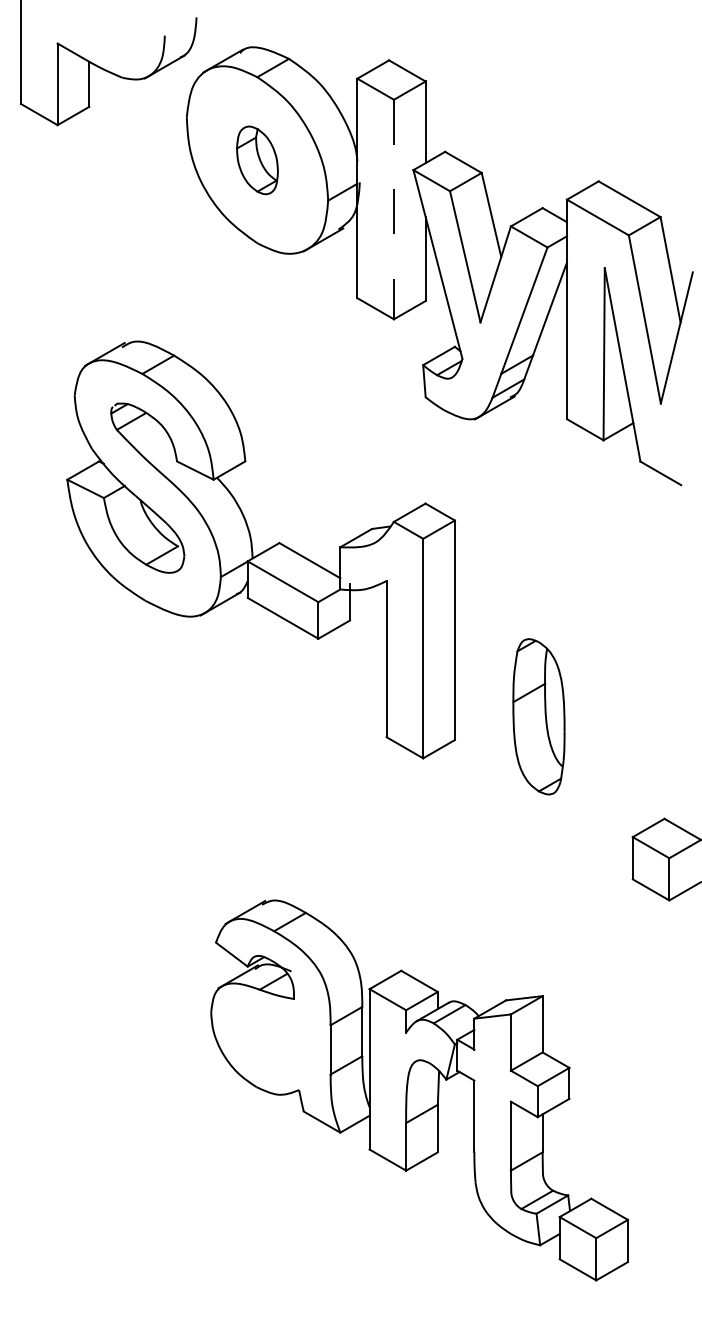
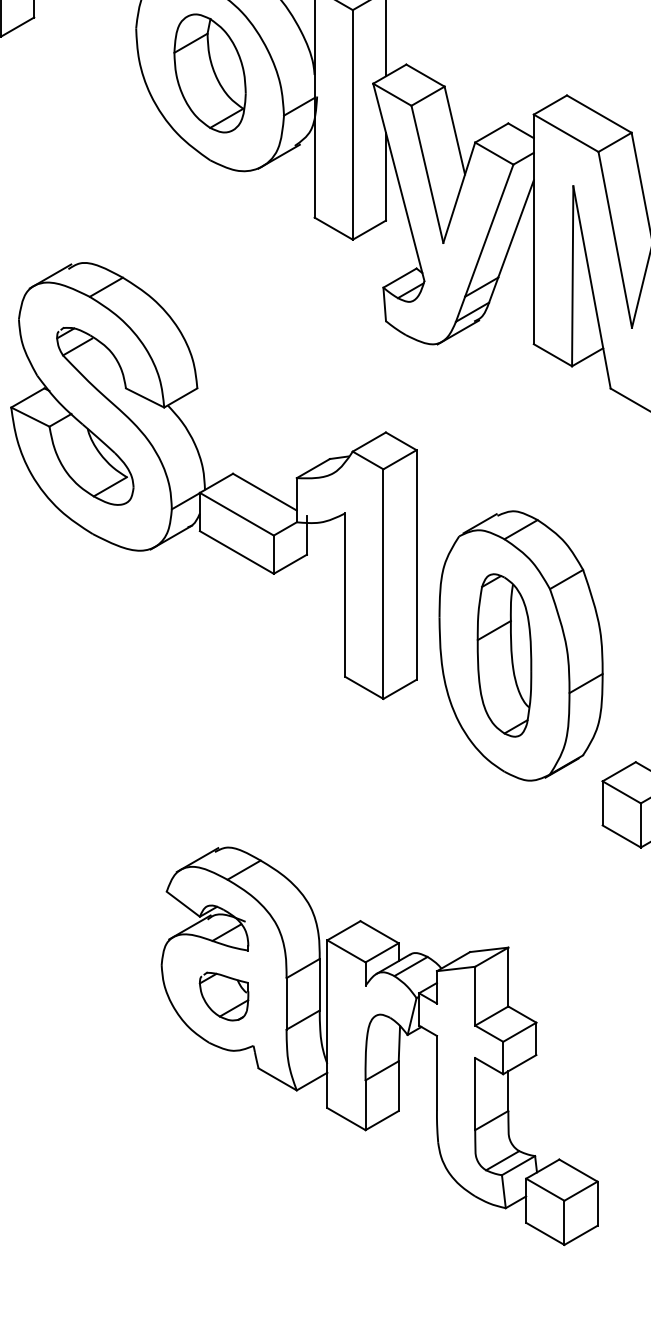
part: (257, 160) -> (210, 73), size x1.67
line: (393, 209) -> (352, 124), dashed -> solid
part: (554, 707) -> (520, 645), added
part: (270, 1042) -> (223, 996), added

